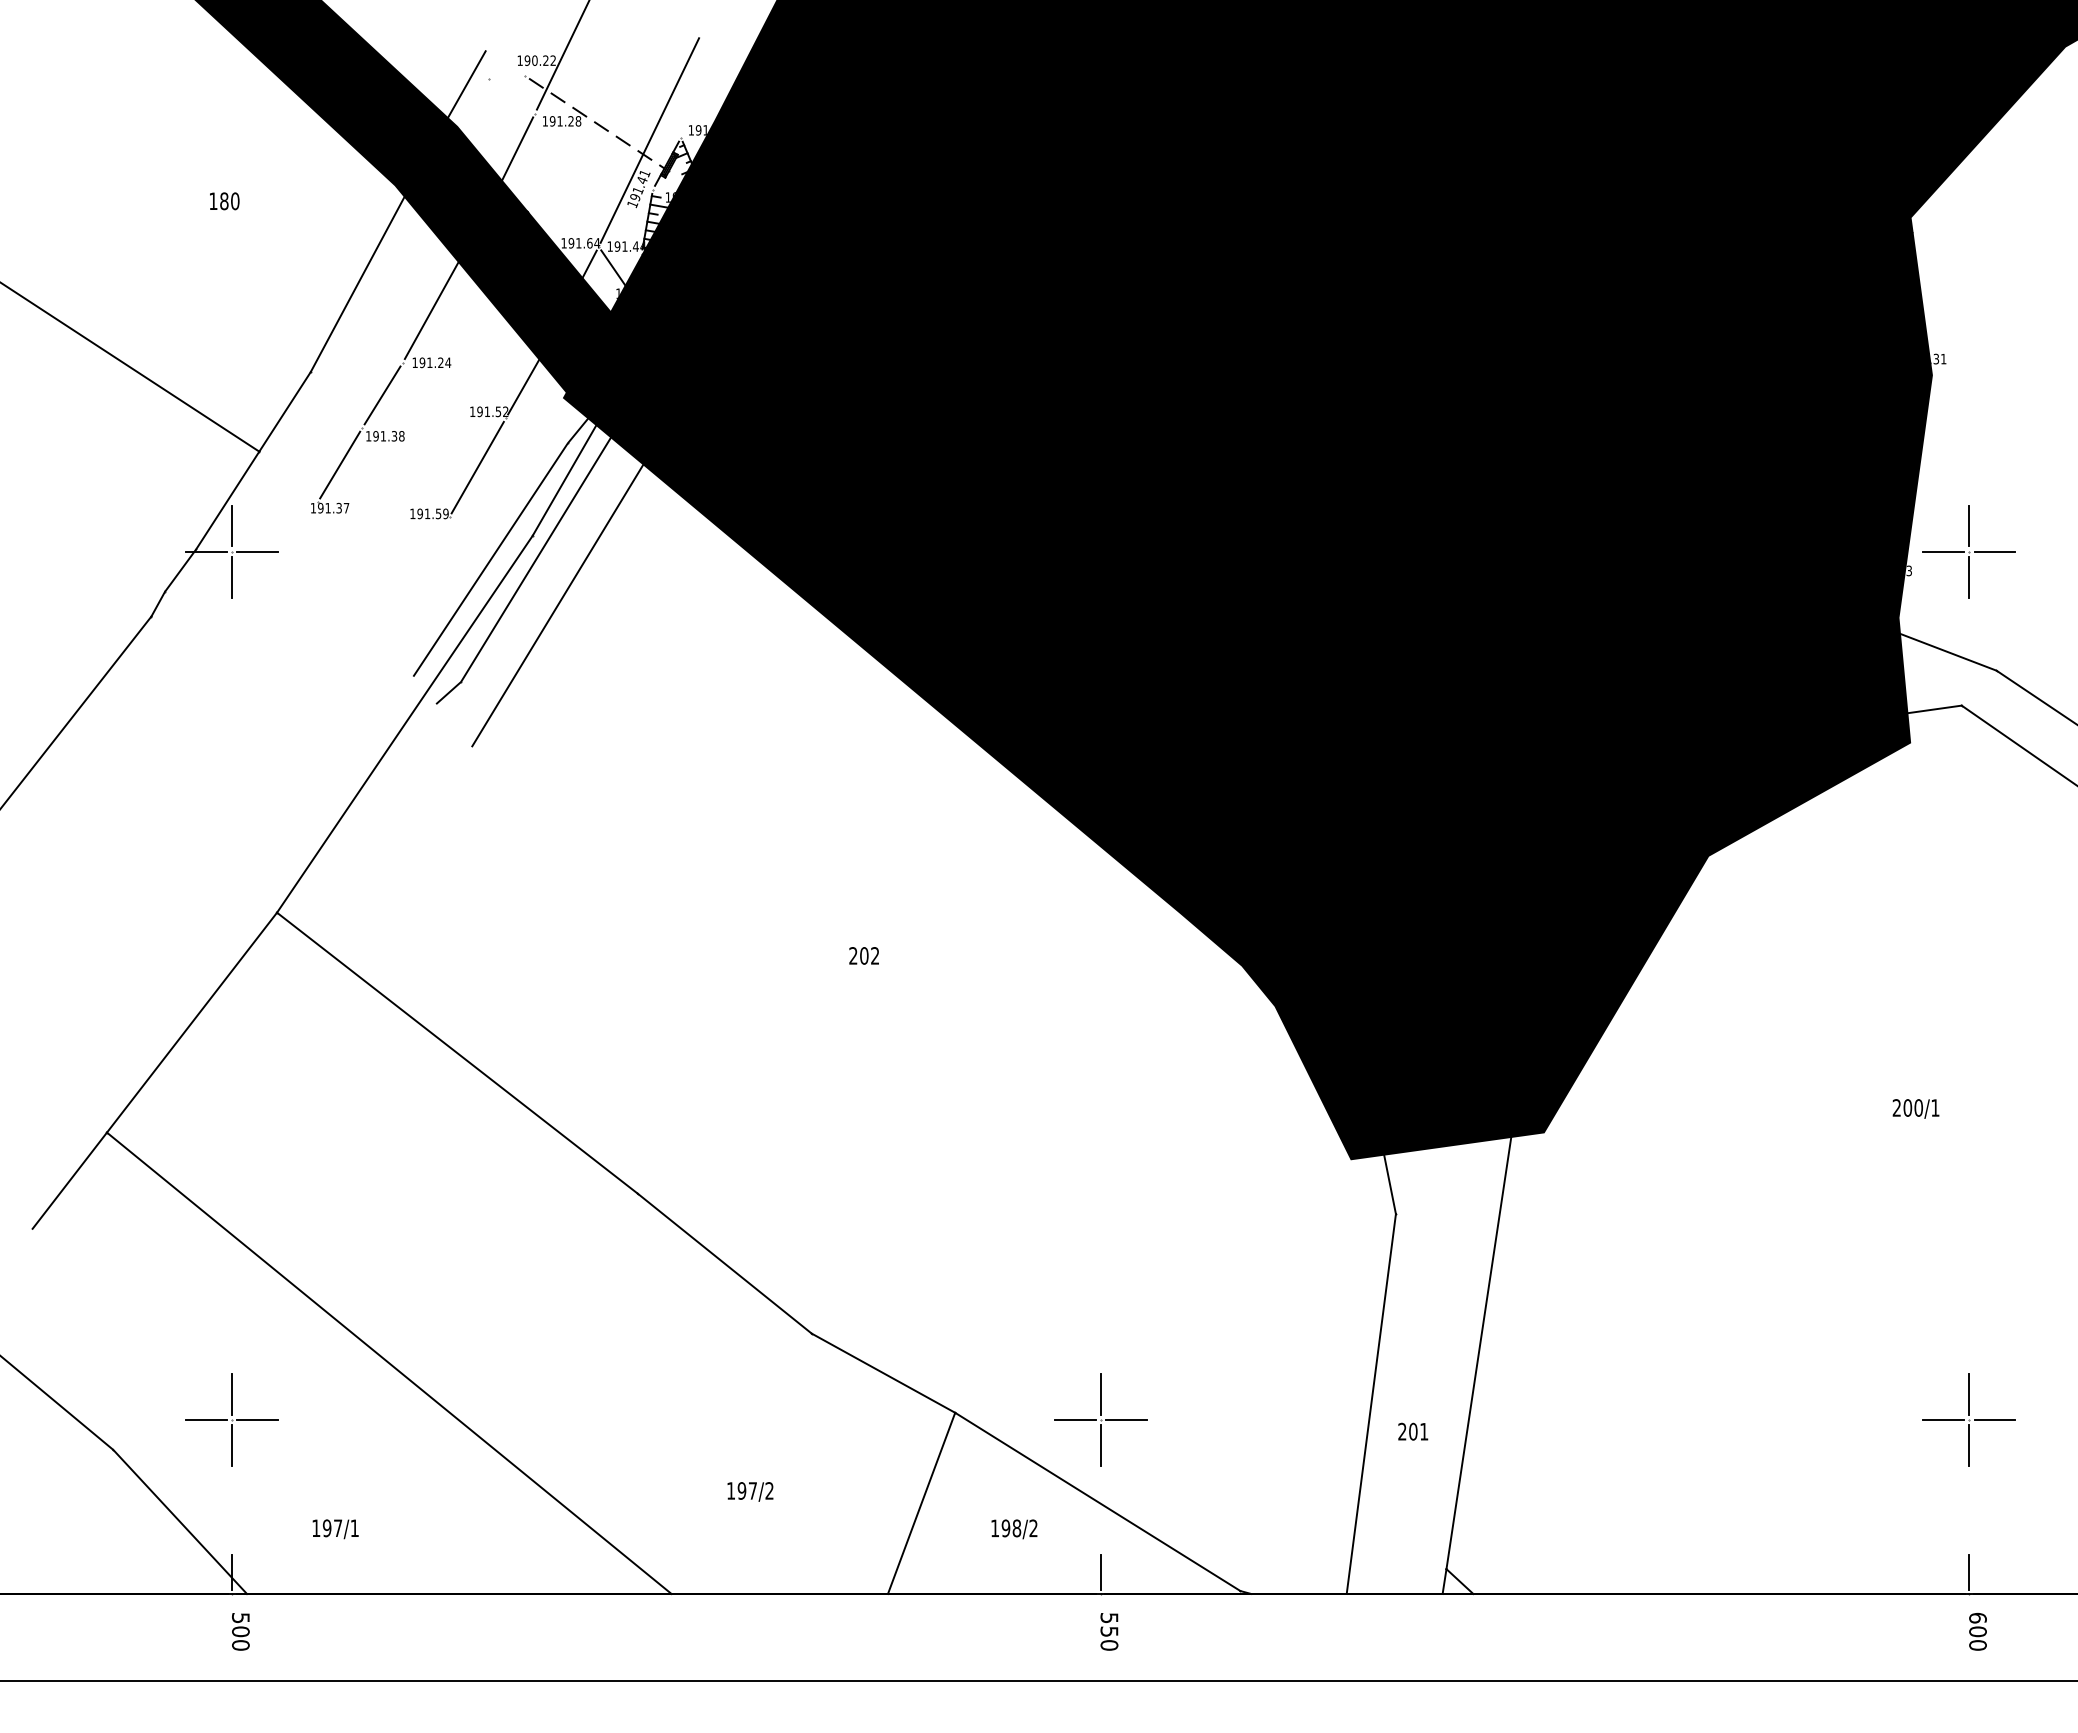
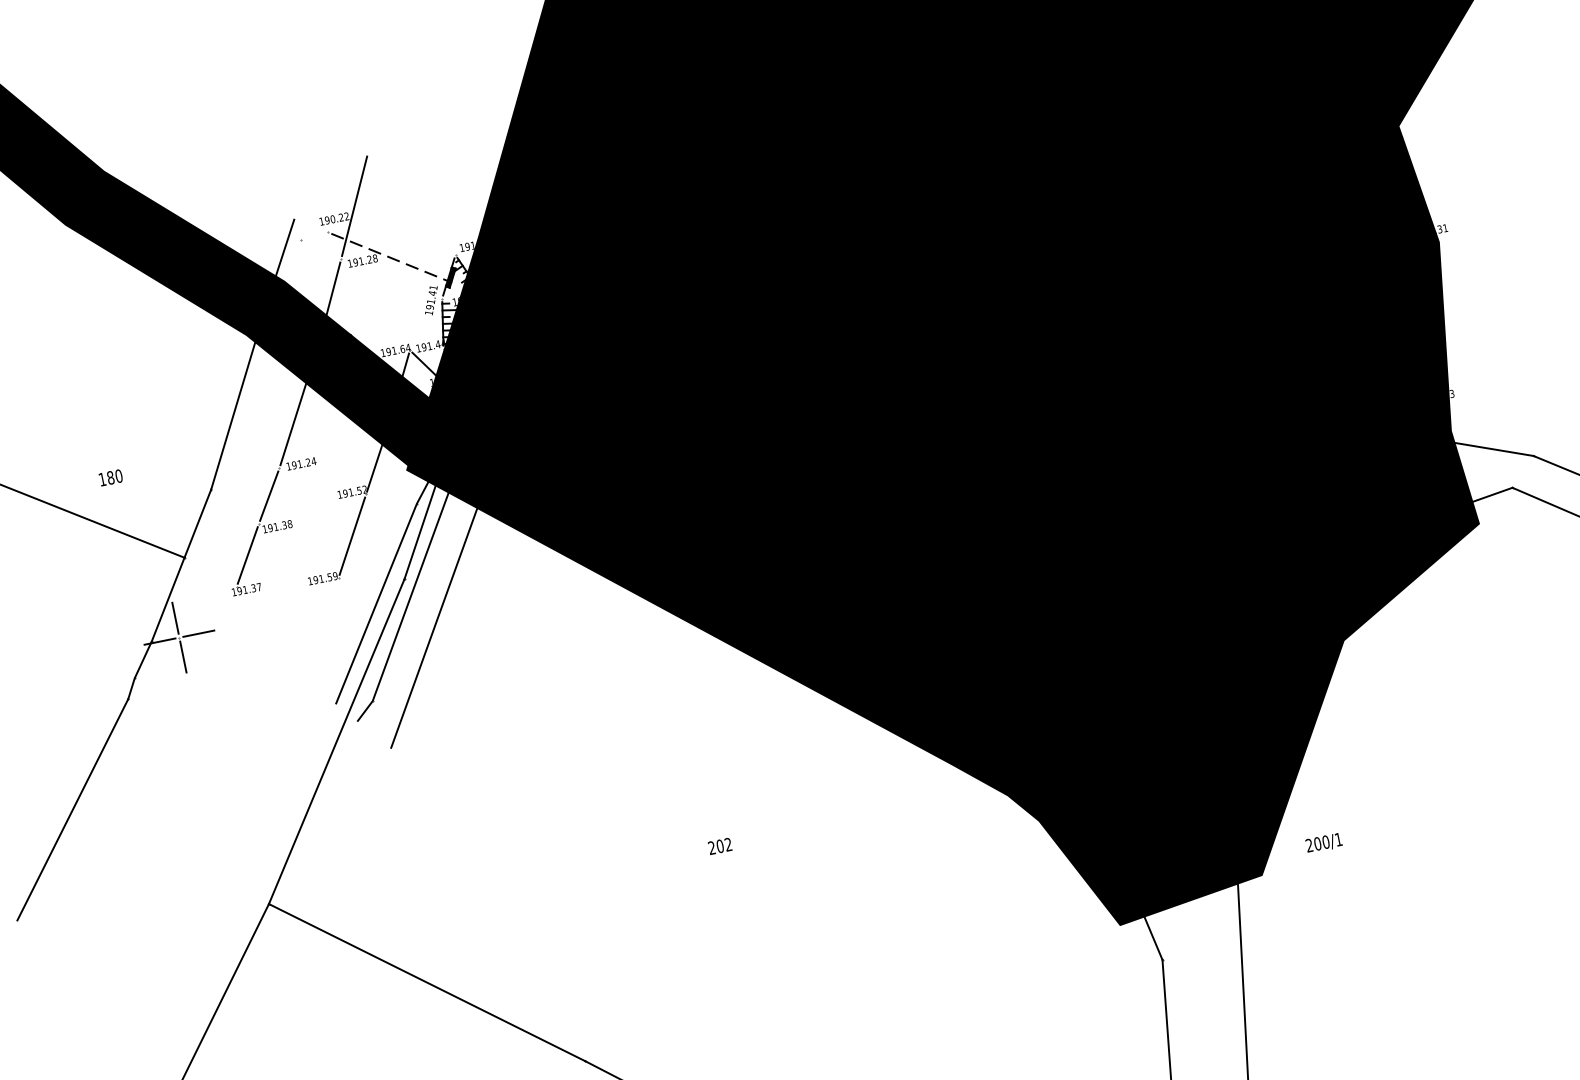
line: (649, 140) -> (432, 262), removed
text: (224, 201) -> (110, 477), moved
part: (1968, 551) -> (1493, 370), removed
text: (1915, 1108) -> (1323, 843), moved

